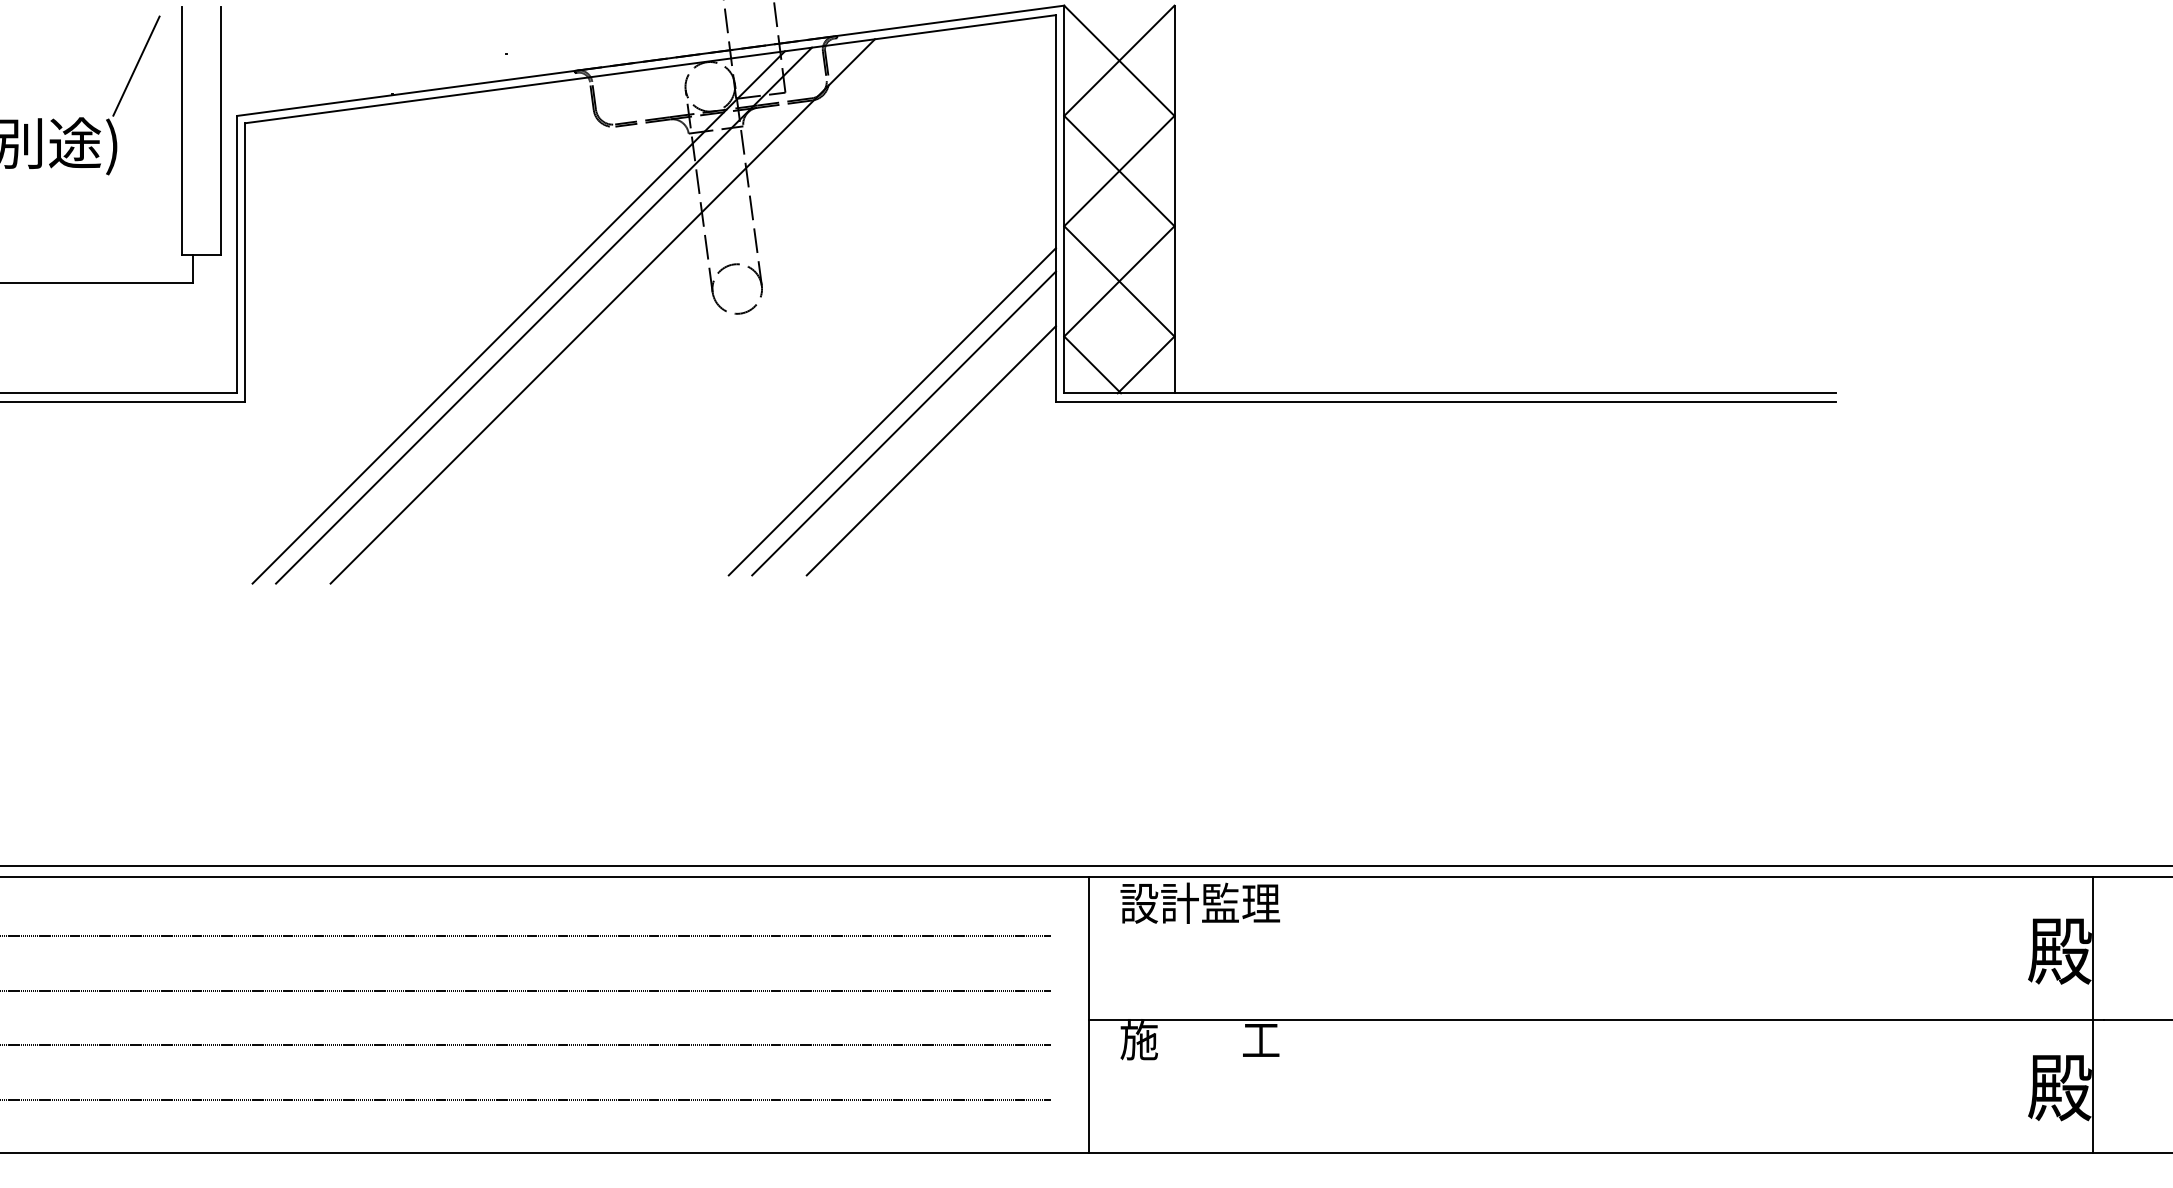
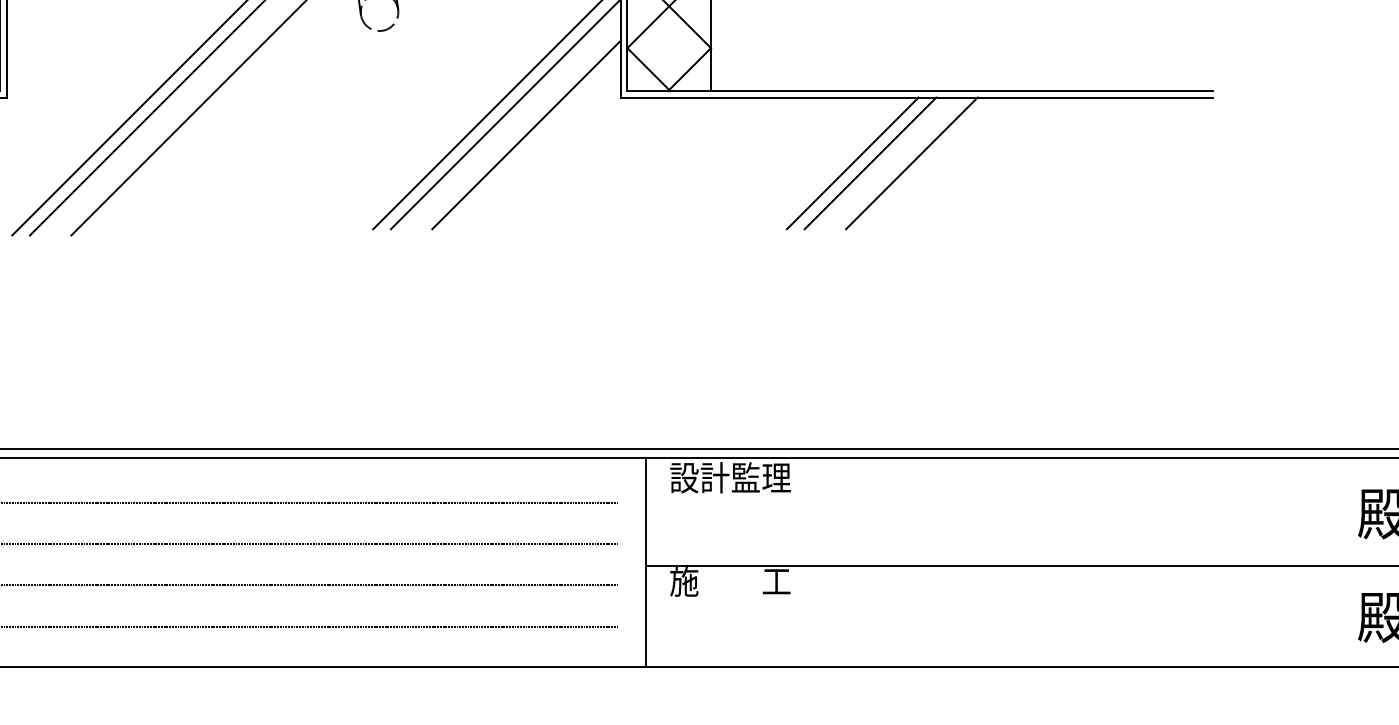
line: (1361, 488) -> (852, 163), added
line: (1384, 488) -> (870, 163), added
line: (1439, 488) -> (911, 163), added

